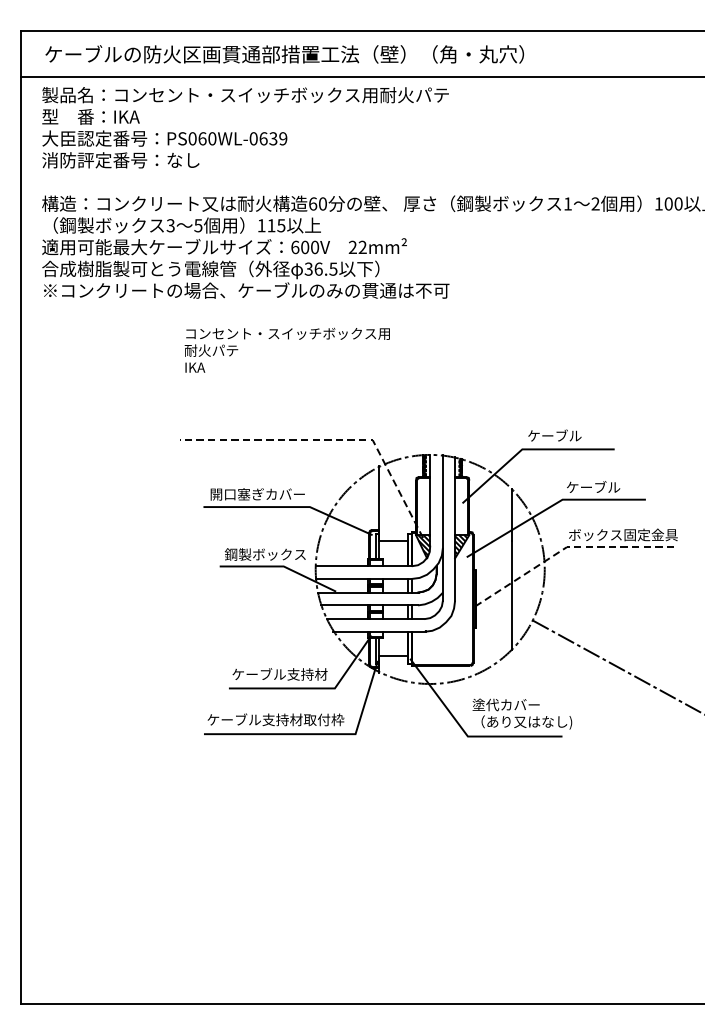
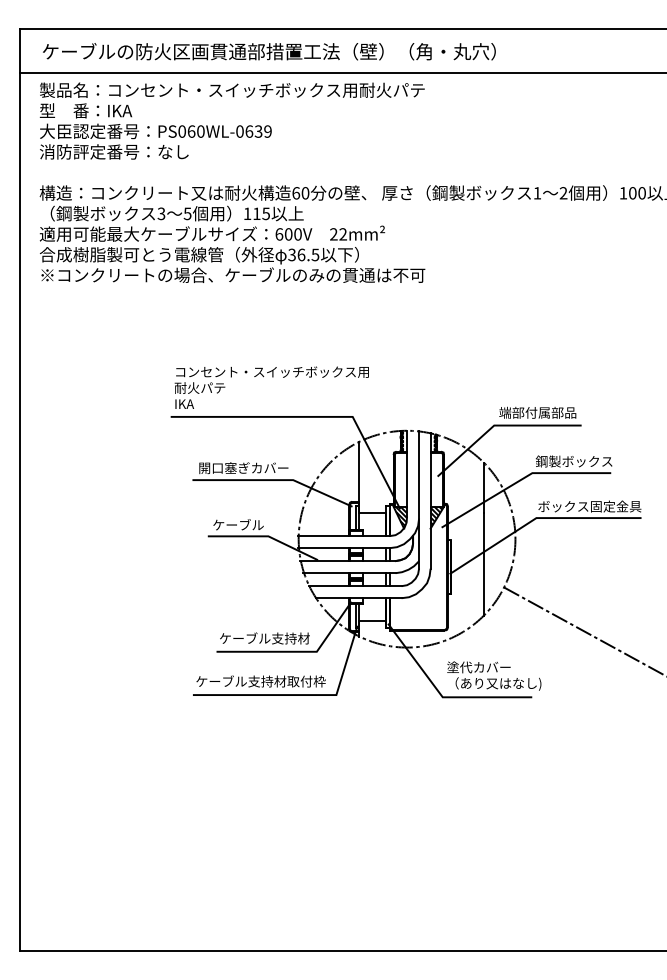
text: (286, 350) -> (271, 387), moved
text: (568, 435) -> (537, 412), ケーブル -> 端部付属部品
line: (331, 439) -> (313, 416), dashed -> solid
text: (606, 487) -> (573, 461), ケーブル -> 鋼製ボックス
line: (568, 547) -> (537, 518), dashed -> solid
text: (264, 553) -> (250, 524), 鋼製ボックス -> ケーブル

